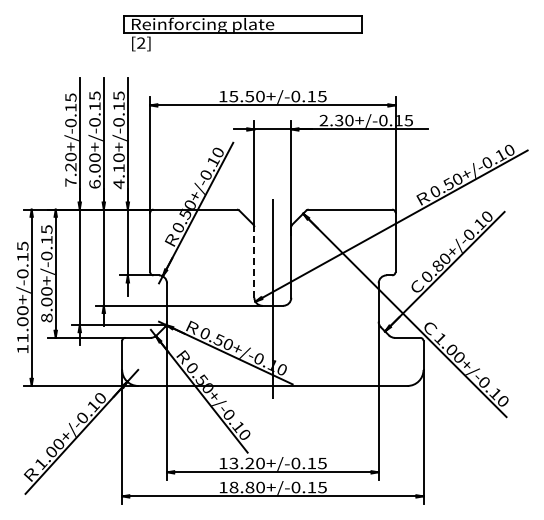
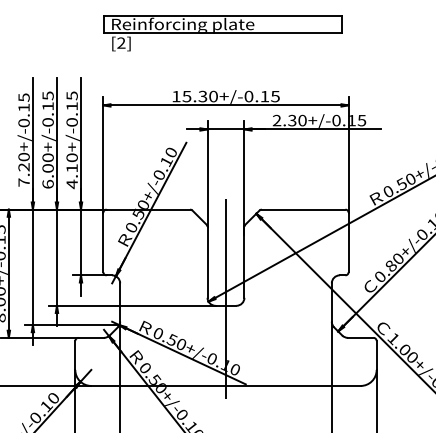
part: (242, 33) -> (222, 33), moved
text: (249, 95) -> (202, 95), 15.50+/-0.15 -> 15.30+/-0.15
line: (254, 261) -> (207, 261), dashed -> solid

